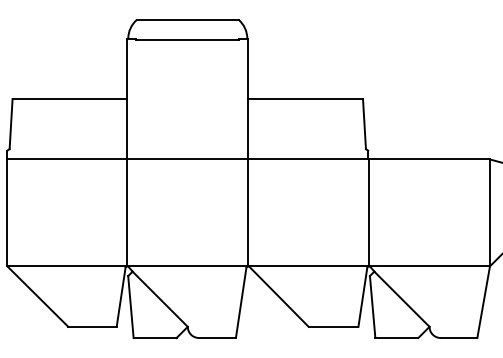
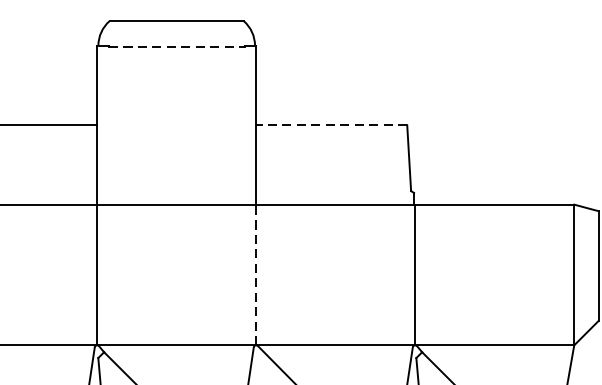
line: (187, 39) -> (176, 46), solid -> dashed
line: (305, 99) -> (331, 125), solid -> dashed
line: (248, 212) -> (256, 274), solid -> dashed

